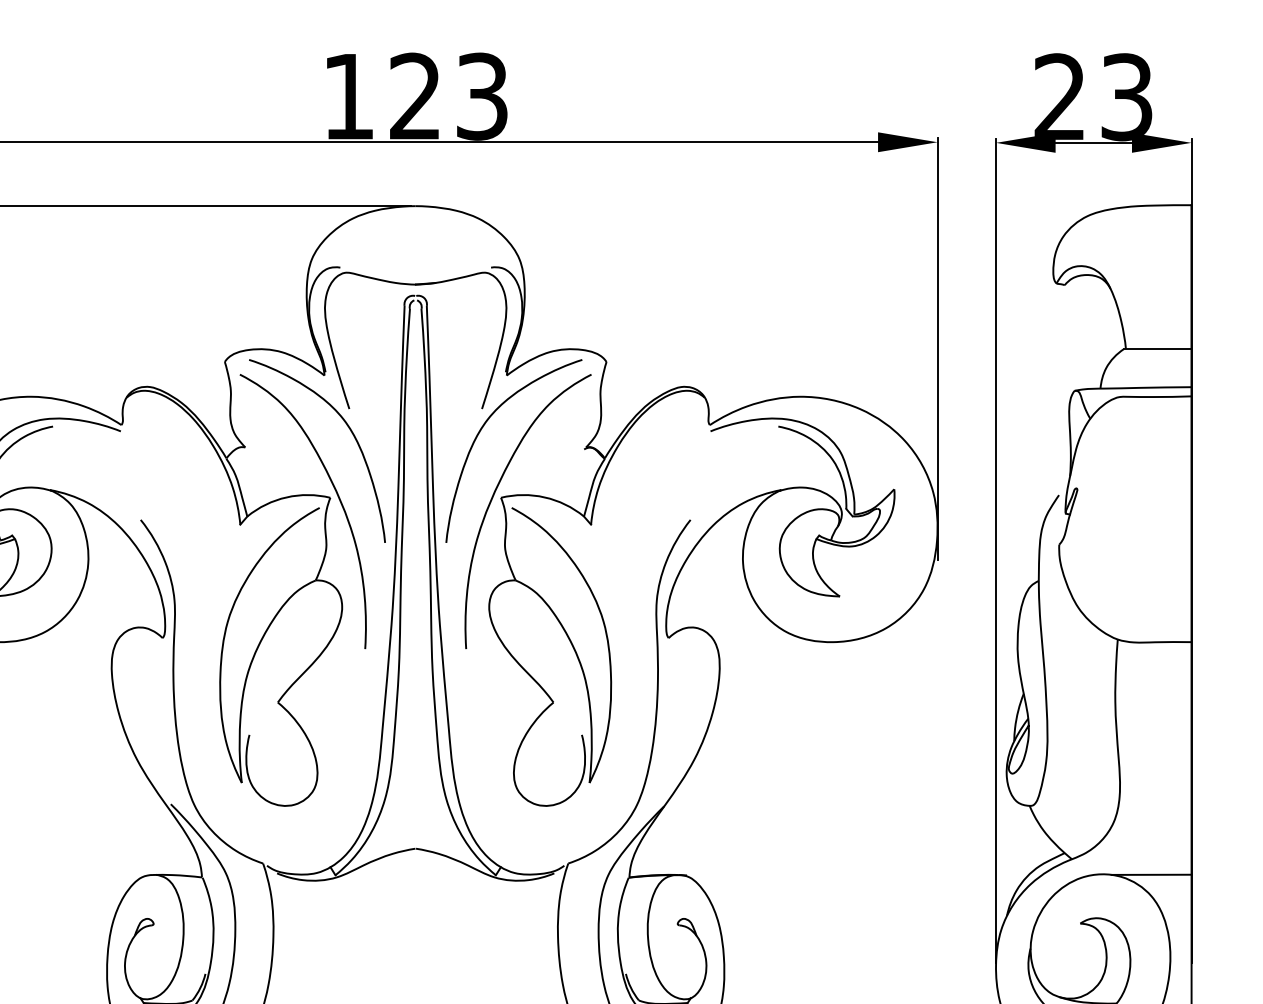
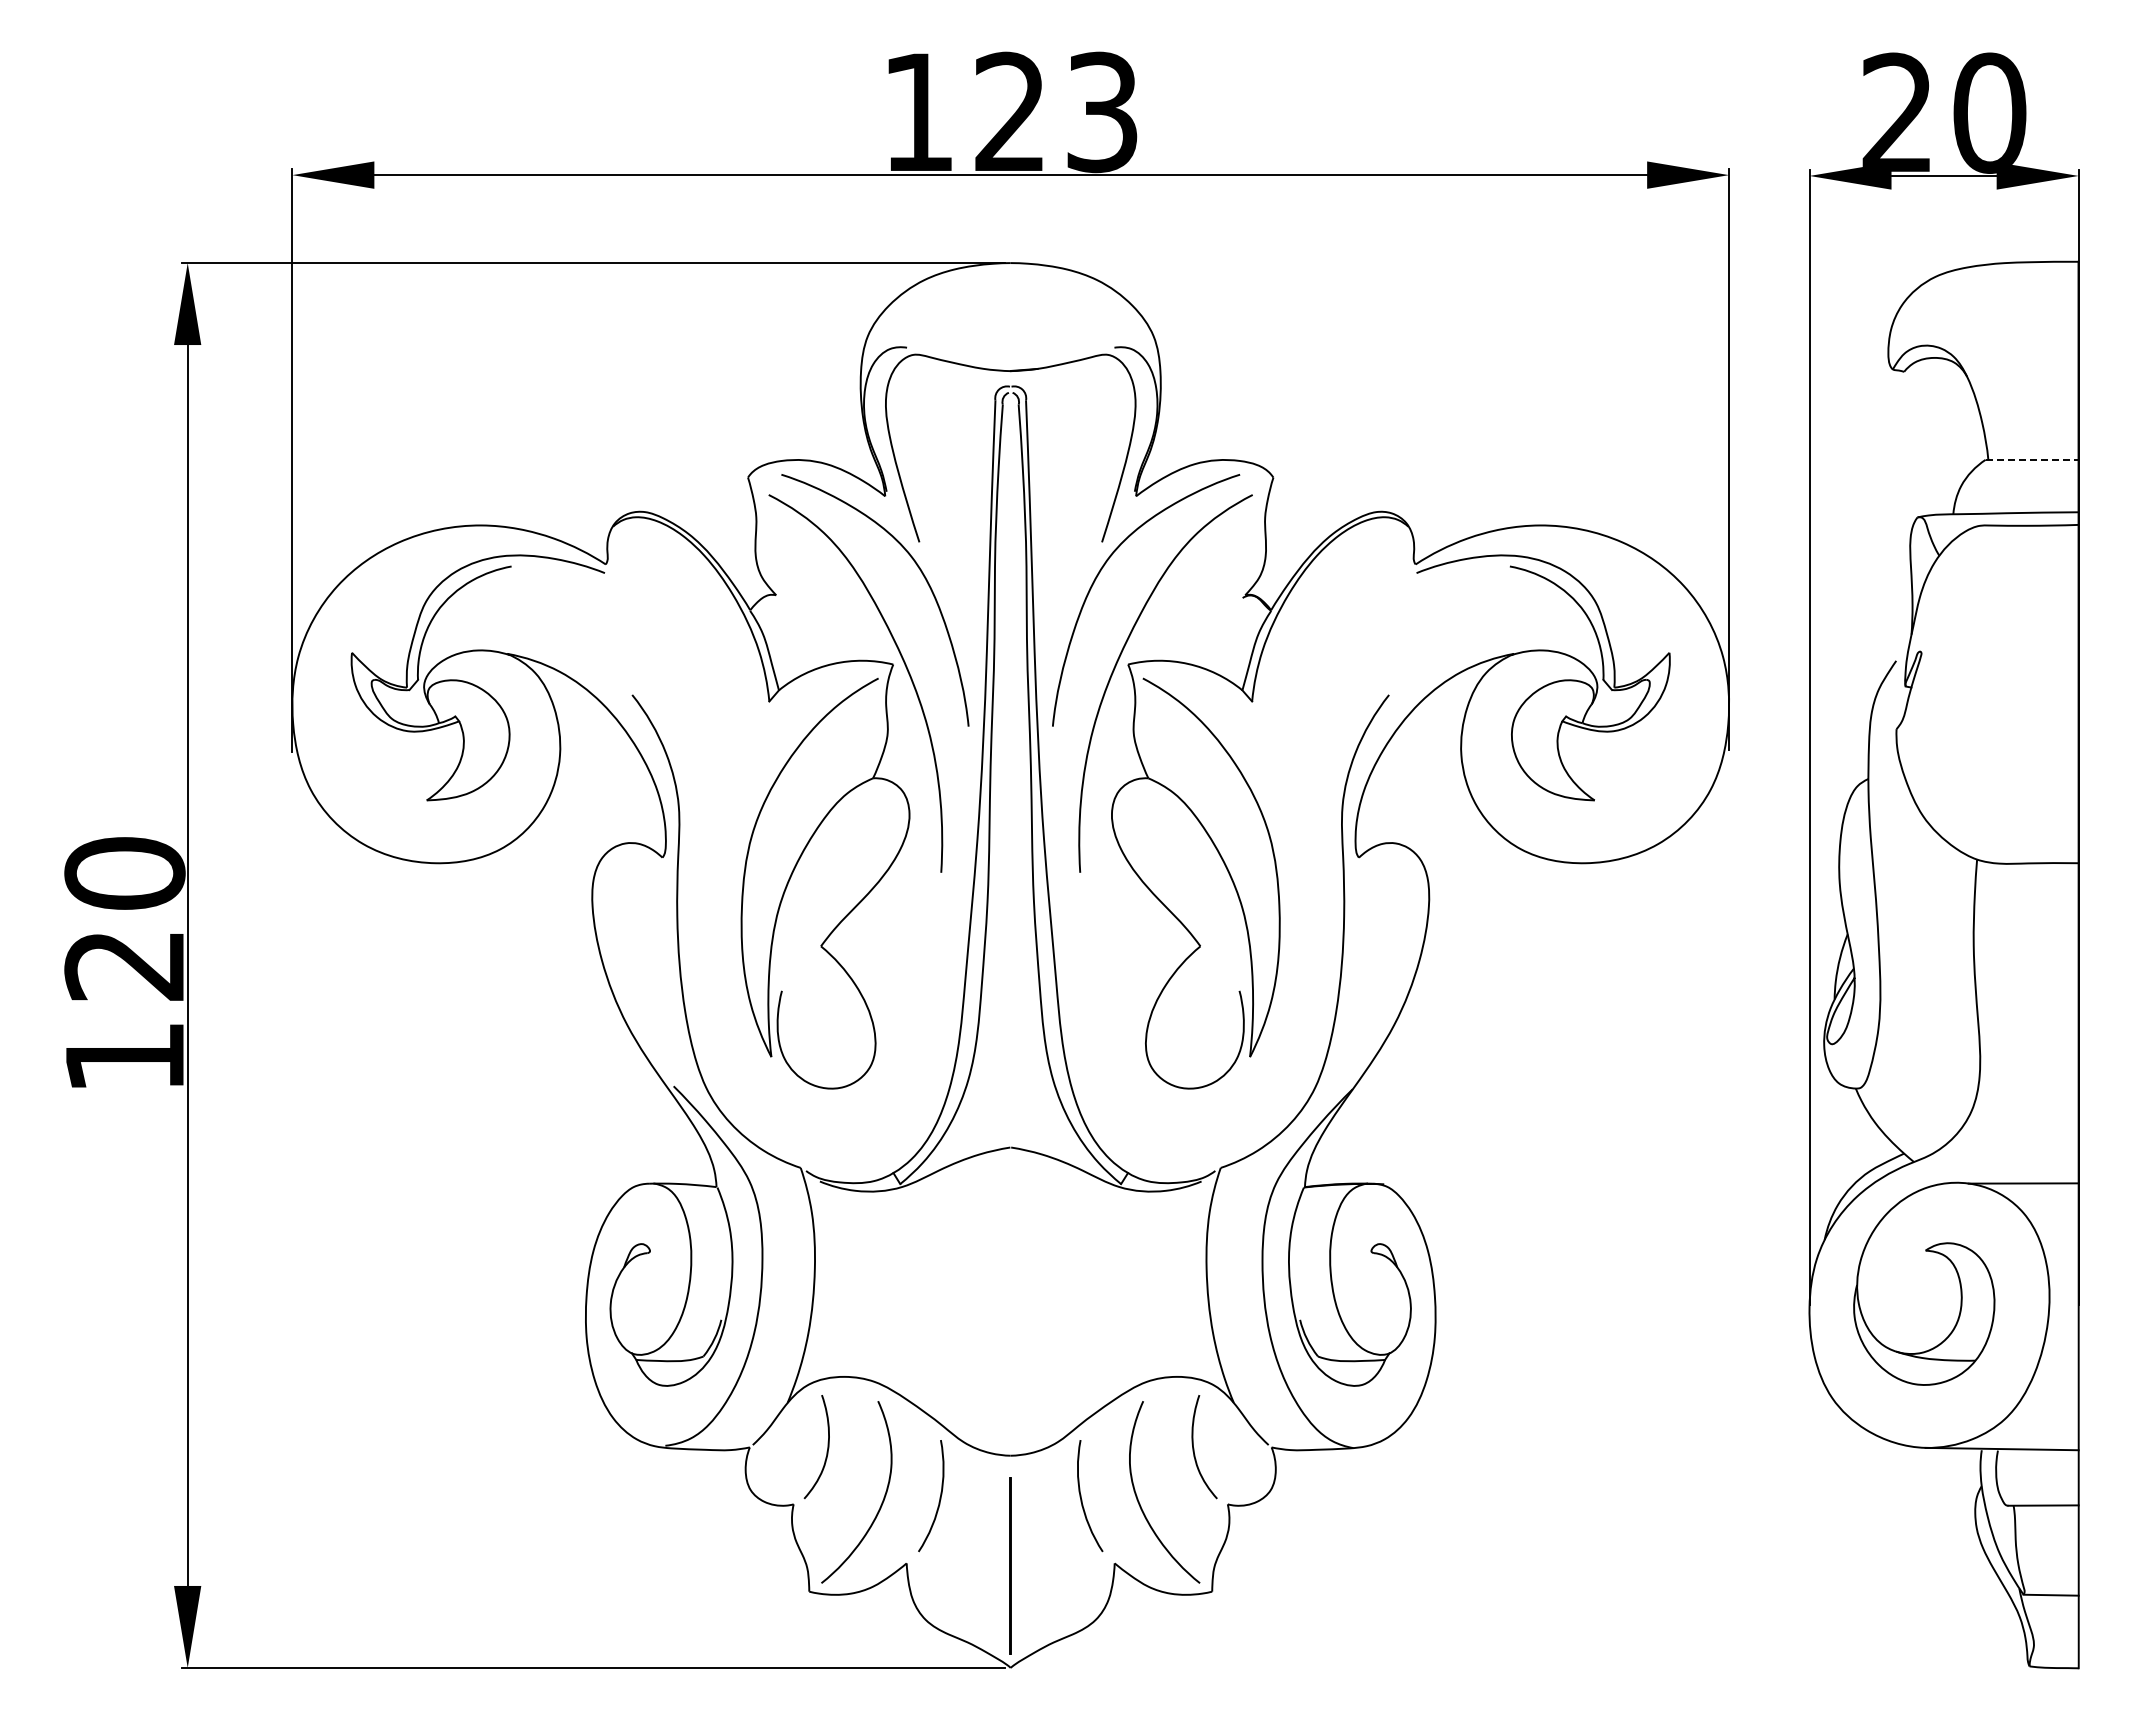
text: (1126, 96) -> (1989, 112), 23 -> 20
line: (1158, 348) -> (2032, 459), solid -> dashed

